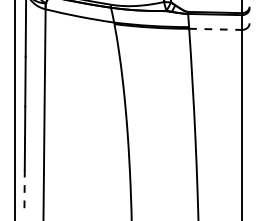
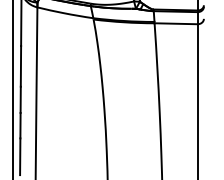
line: (216, 29) -> (176, 23), dashed -> solid
line: (24, 192) -> (20, 156), dashed -> solid

